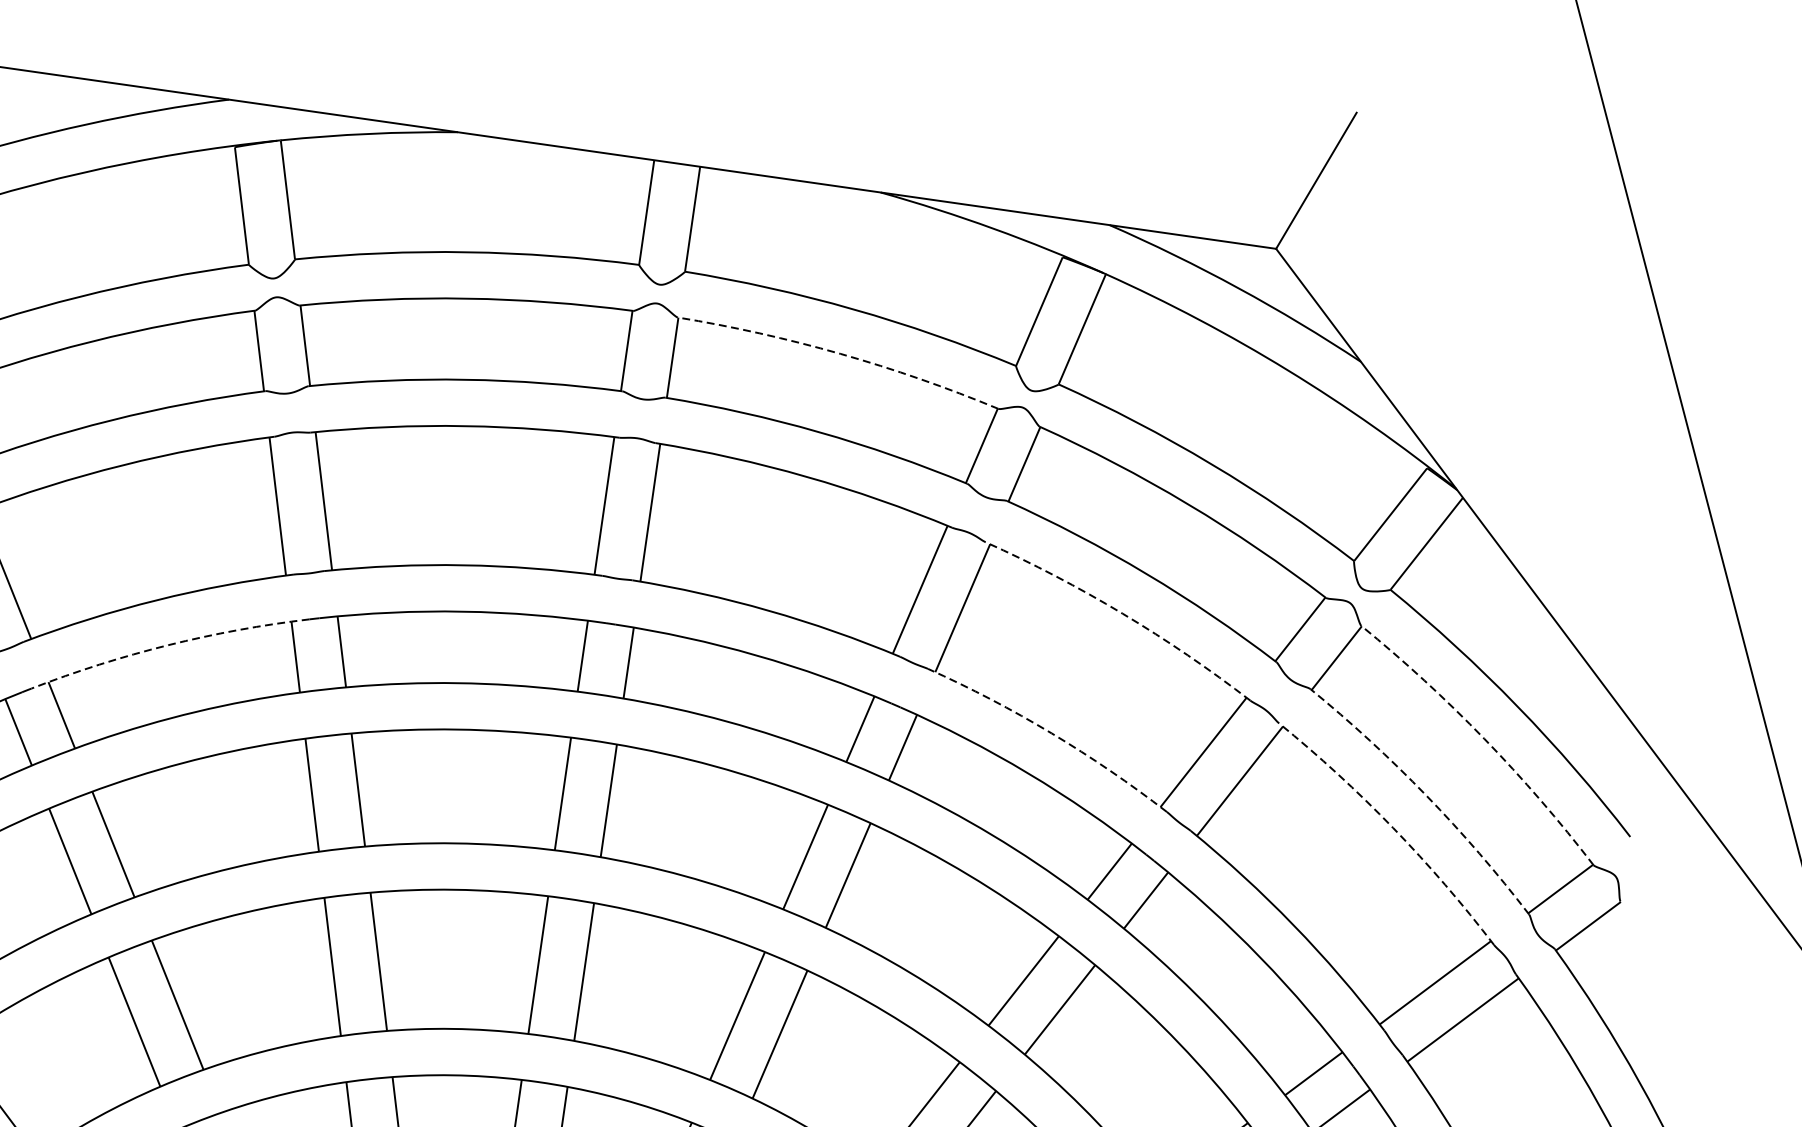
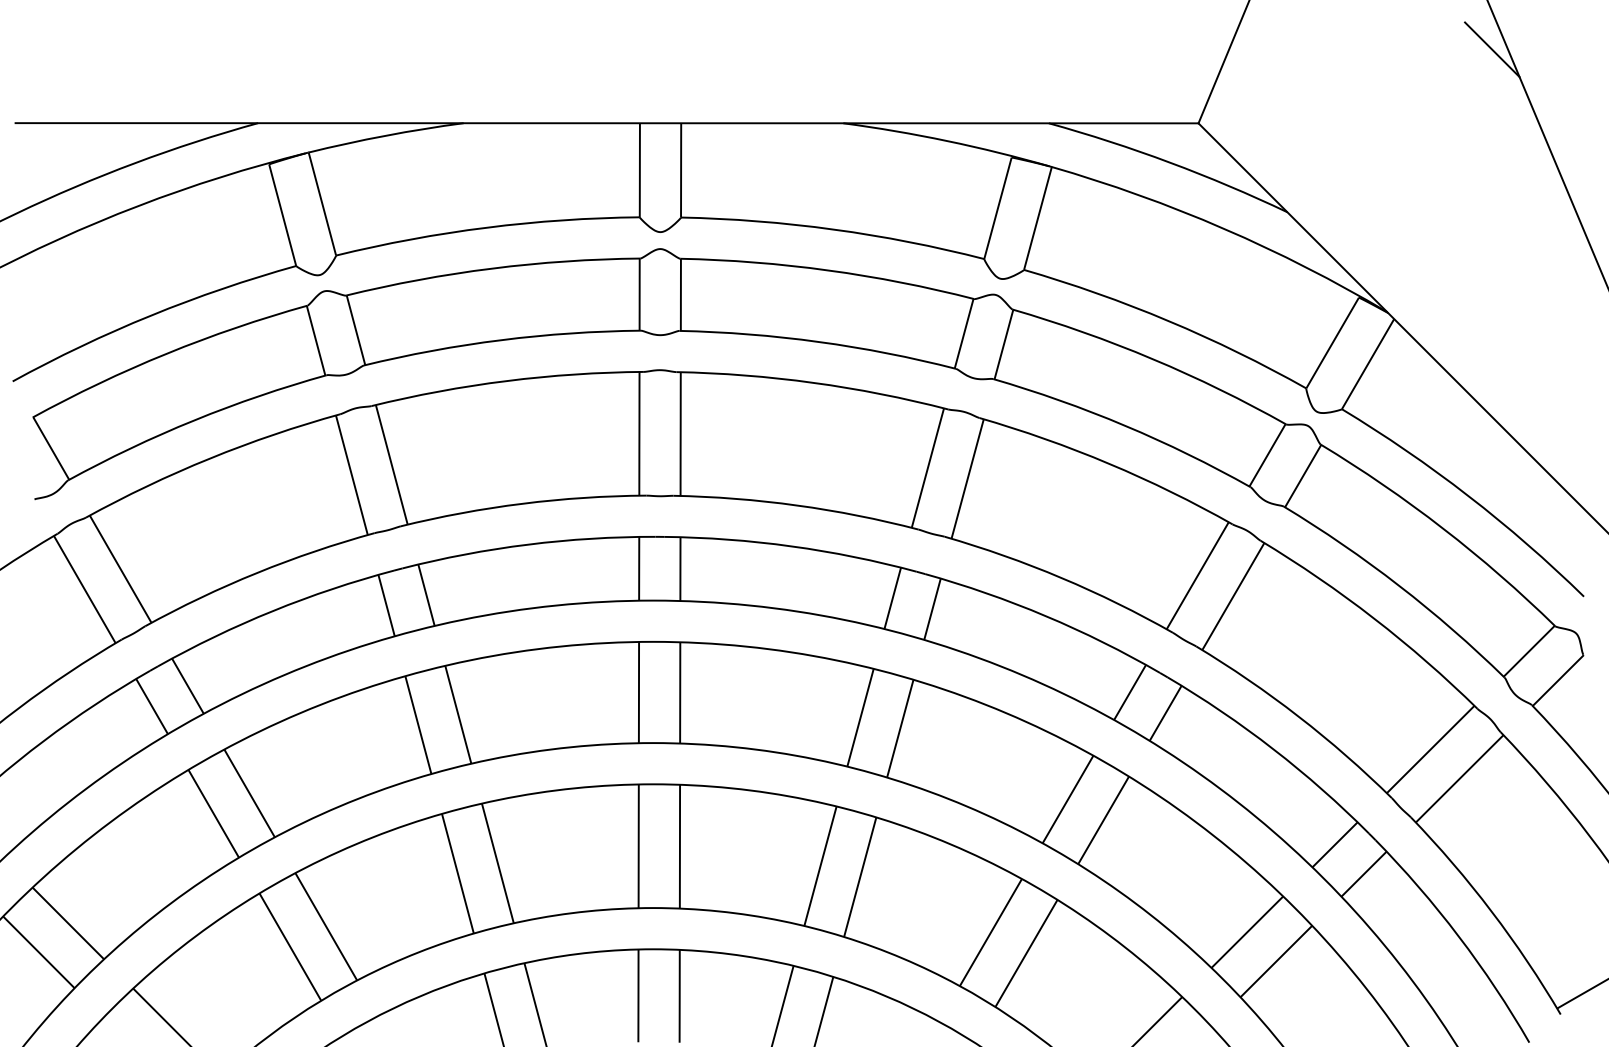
line: (1615, 213) -> (1492, 49), added
arc: (840, 354) -> (828, 270), dashed -> solid
arc: (1123, 613) -> (1109, 463), dashed -> solid
arc: (167, 645) -> (272, 611), dashed -> solid
arc: (1051, 733) -> (1061, 578), dashed -> solid
arc: (1484, 738) -> (1443, 528), dashed -> solid
arc: (1426, 795) -> (1399, 585), dashed -> solid
arc: (1393, 828) -> (1374, 618), dashed -> solid

